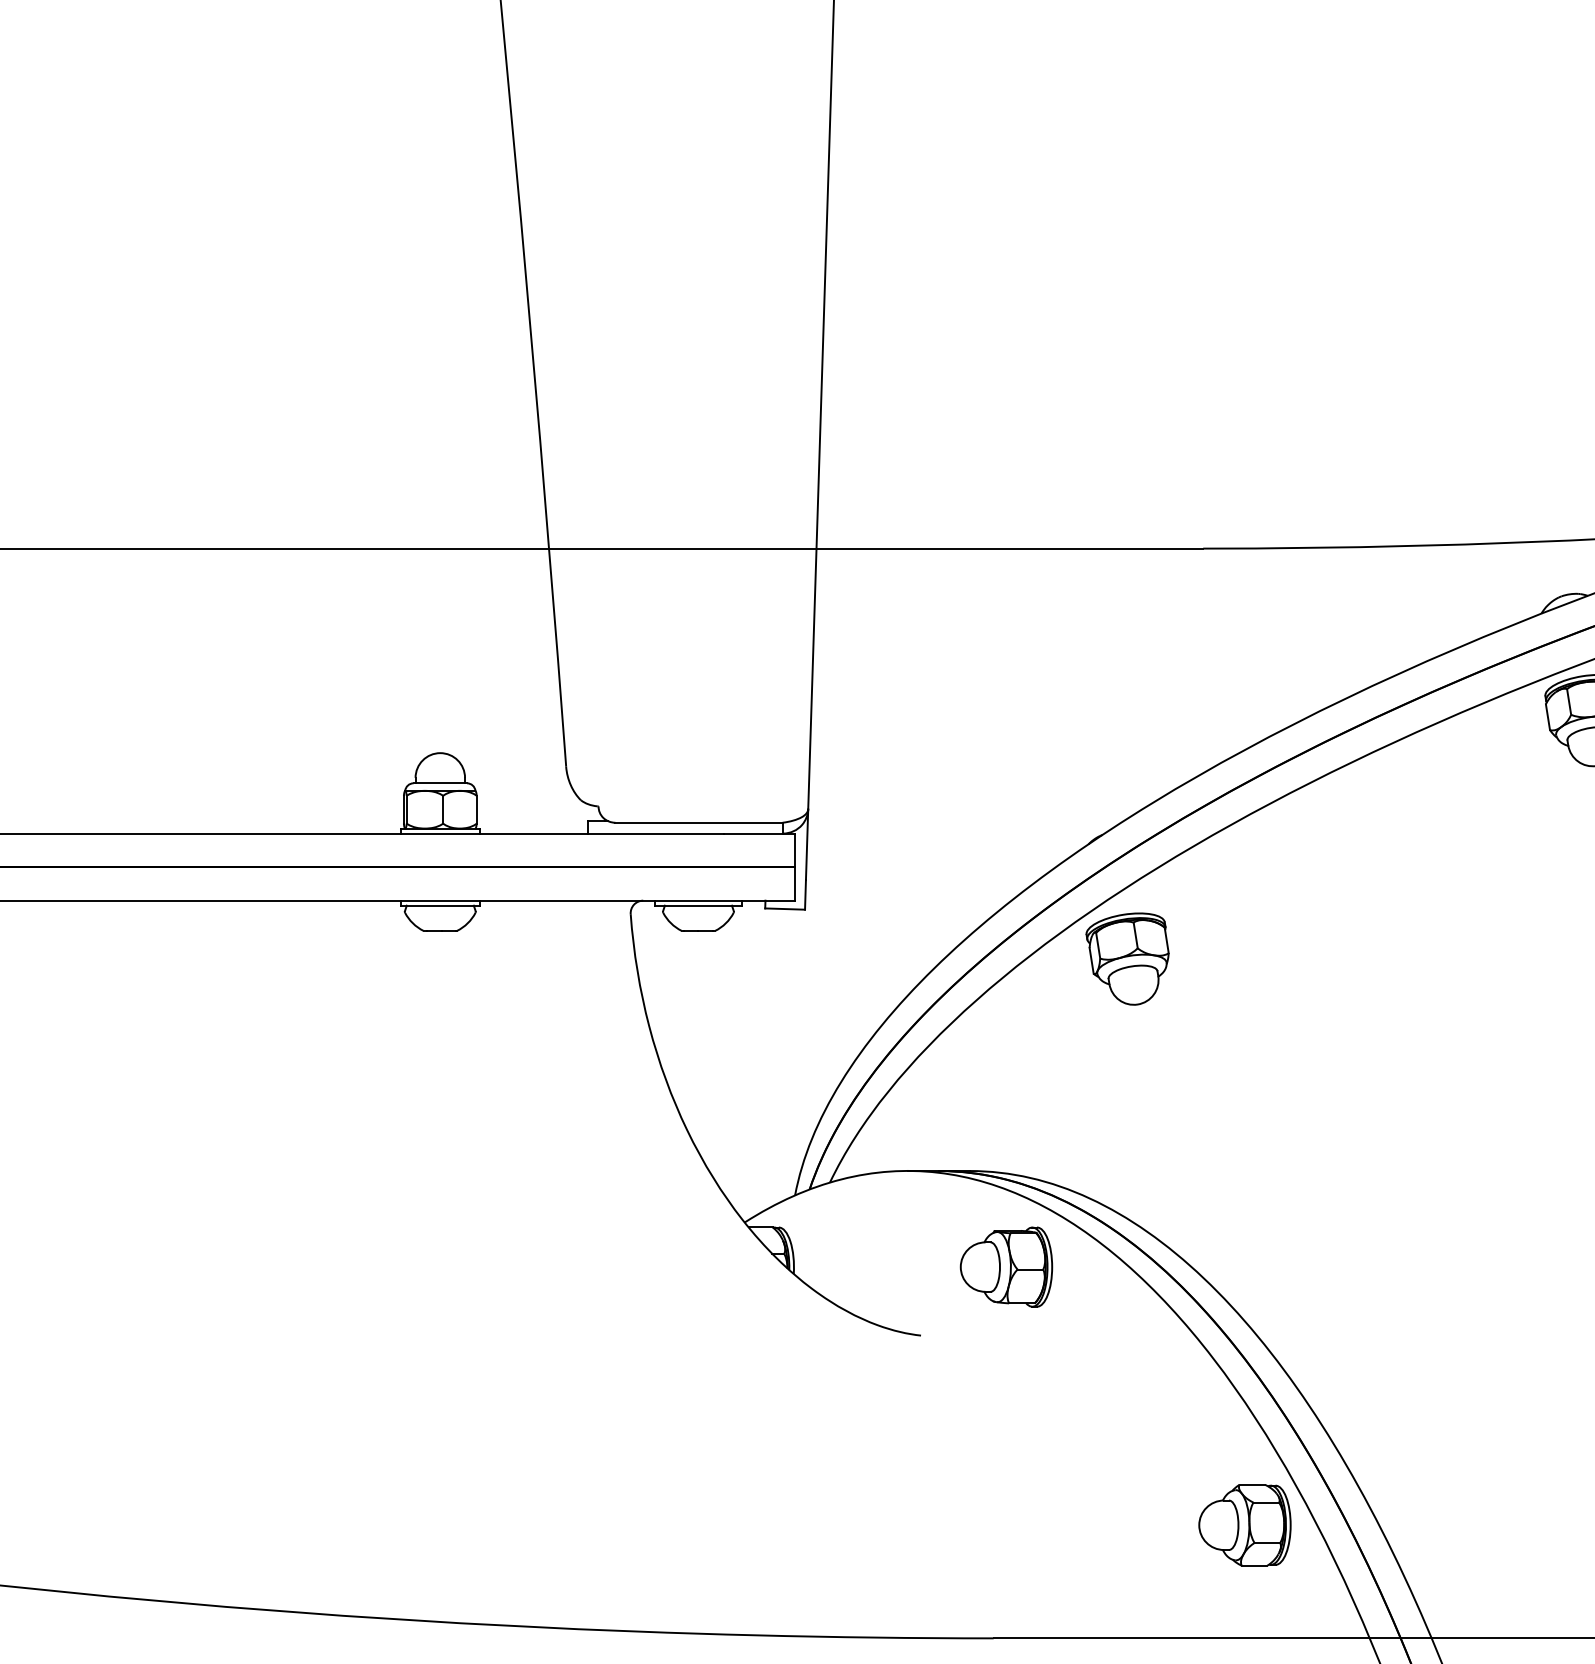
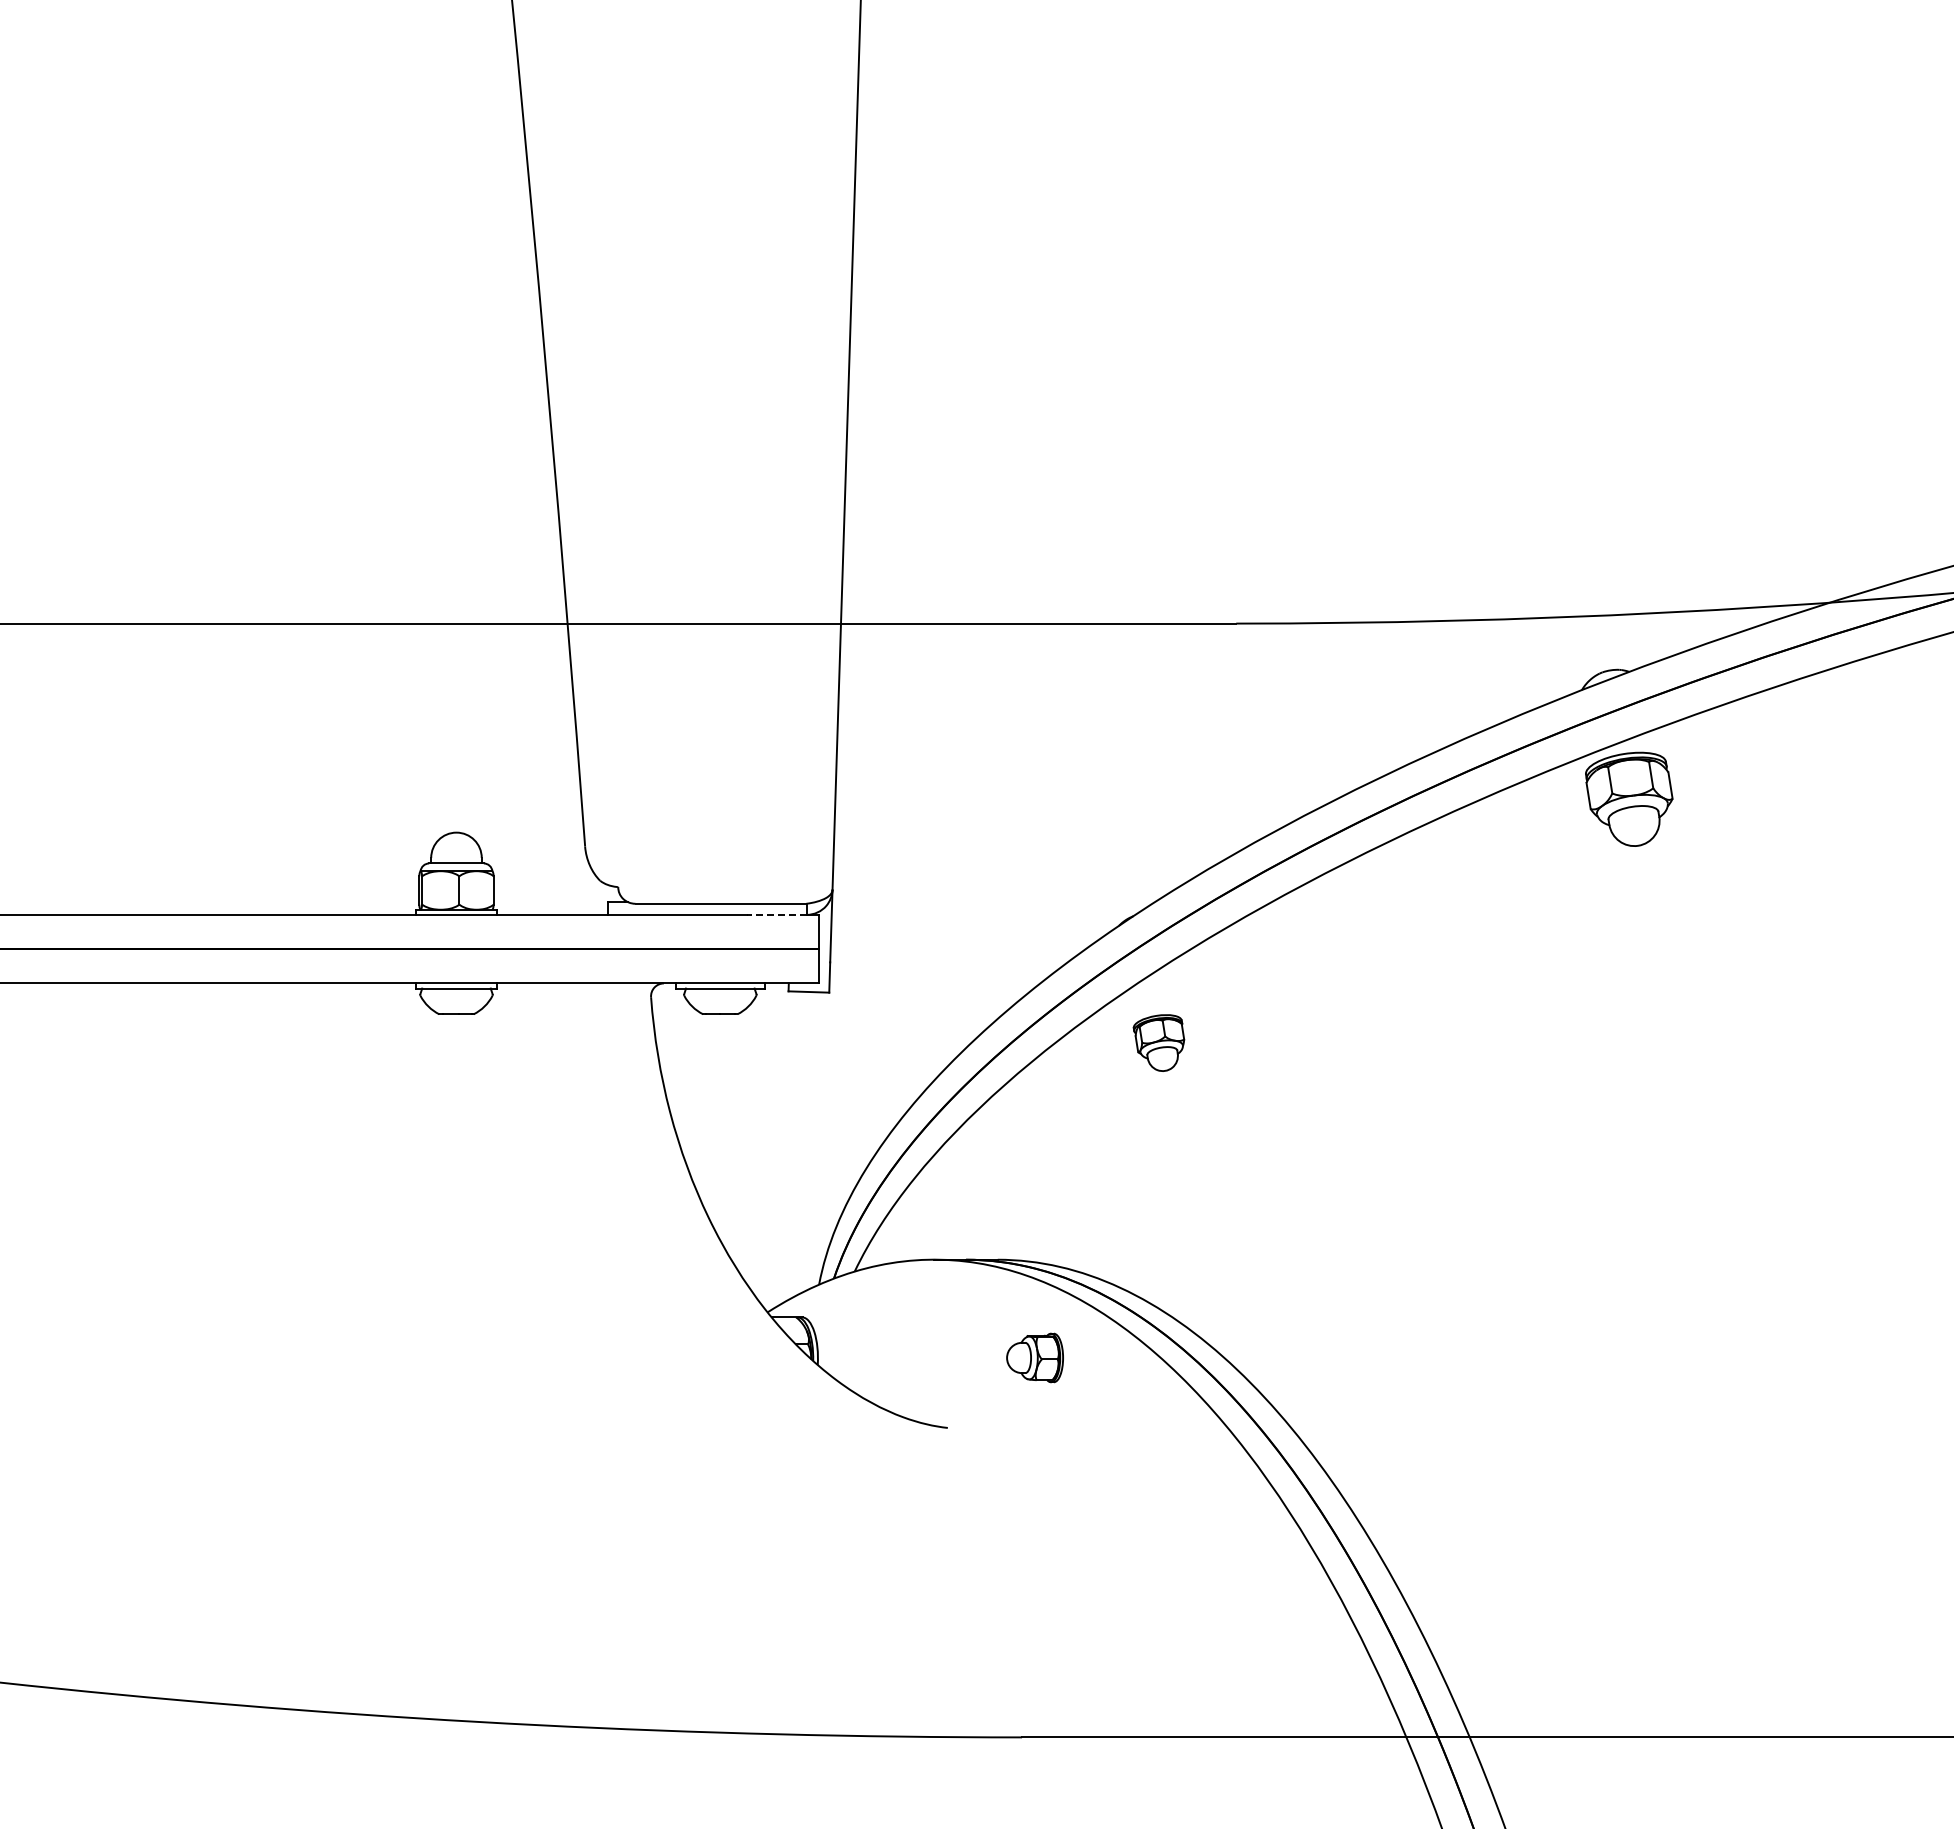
line: (753, 833) -> (776, 914), solid -> dashed
part: (1127, 958) -> (1158, 1042), size x0.6
part: (1005, 1266) -> (1034, 1357), size x0.6
part: (1244, 1524) -> (1278, 1621), removed

